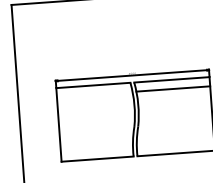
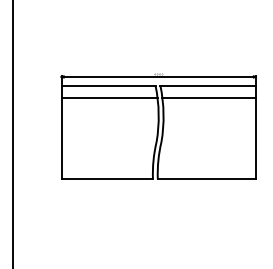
line: (94, 94) -> (109, 97), added

